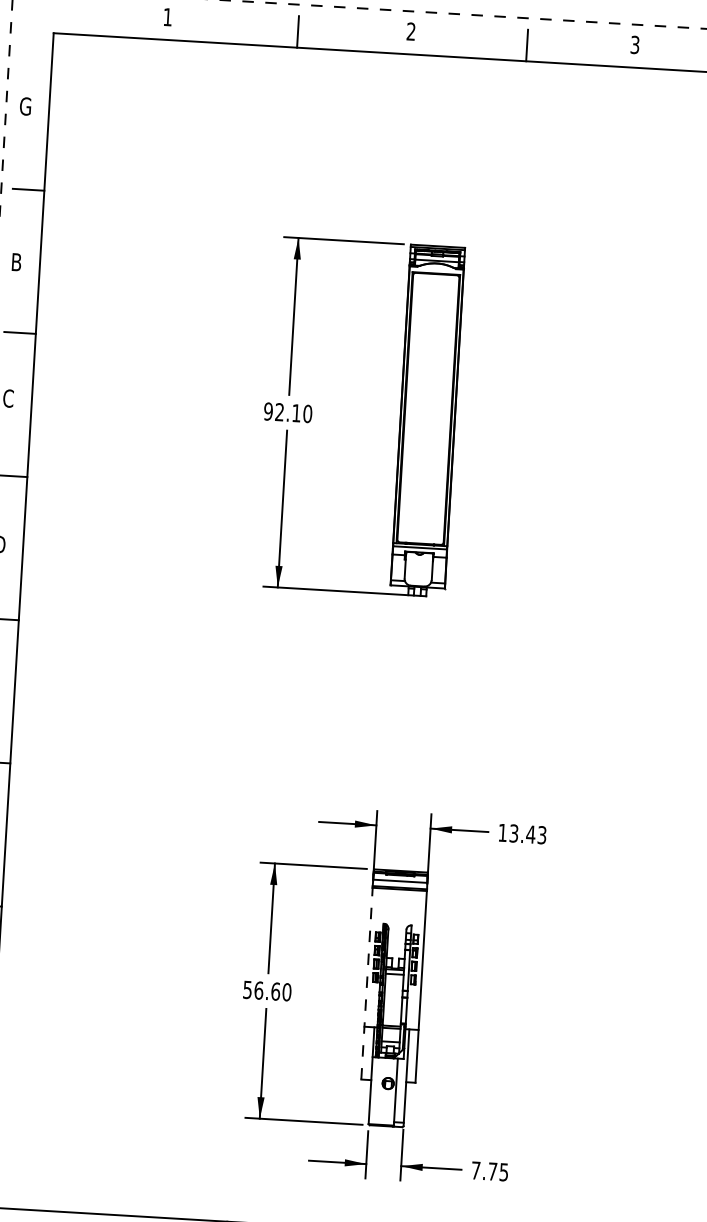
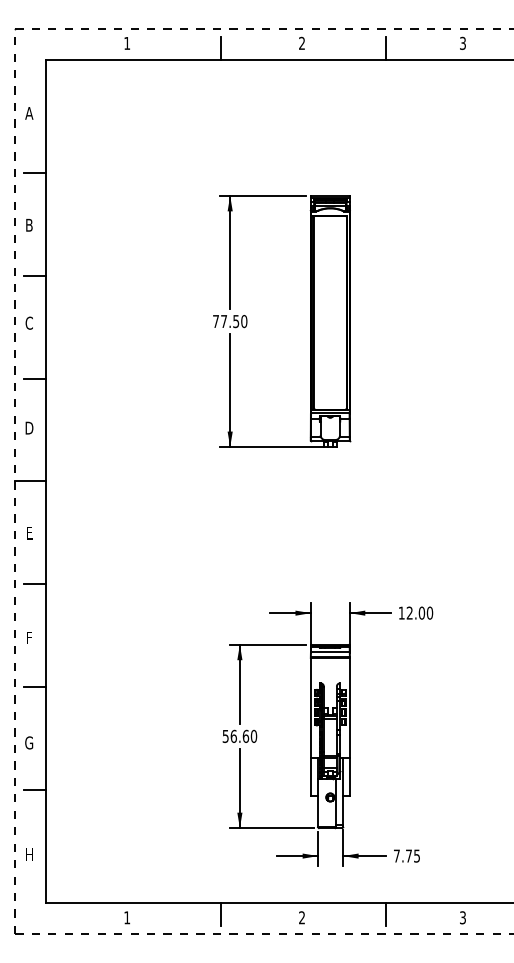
text: (26, 105) -> (29, 112), G -> A
text: (281, 412) -> (225, 321), 92.10 -> 77.50
text: (527, 833) -> (419, 612), 13.43 -> 12.00
line: (366, 983) -> (310, 726), dashed -> solid

